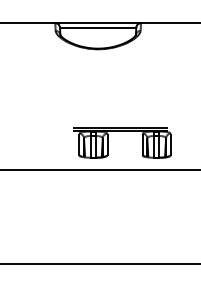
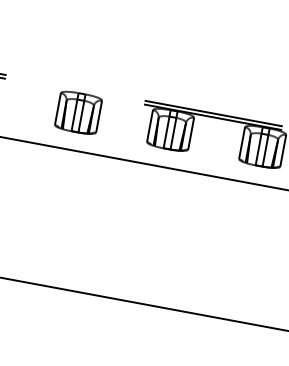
part: (29, 144) -> (77, 112), added

